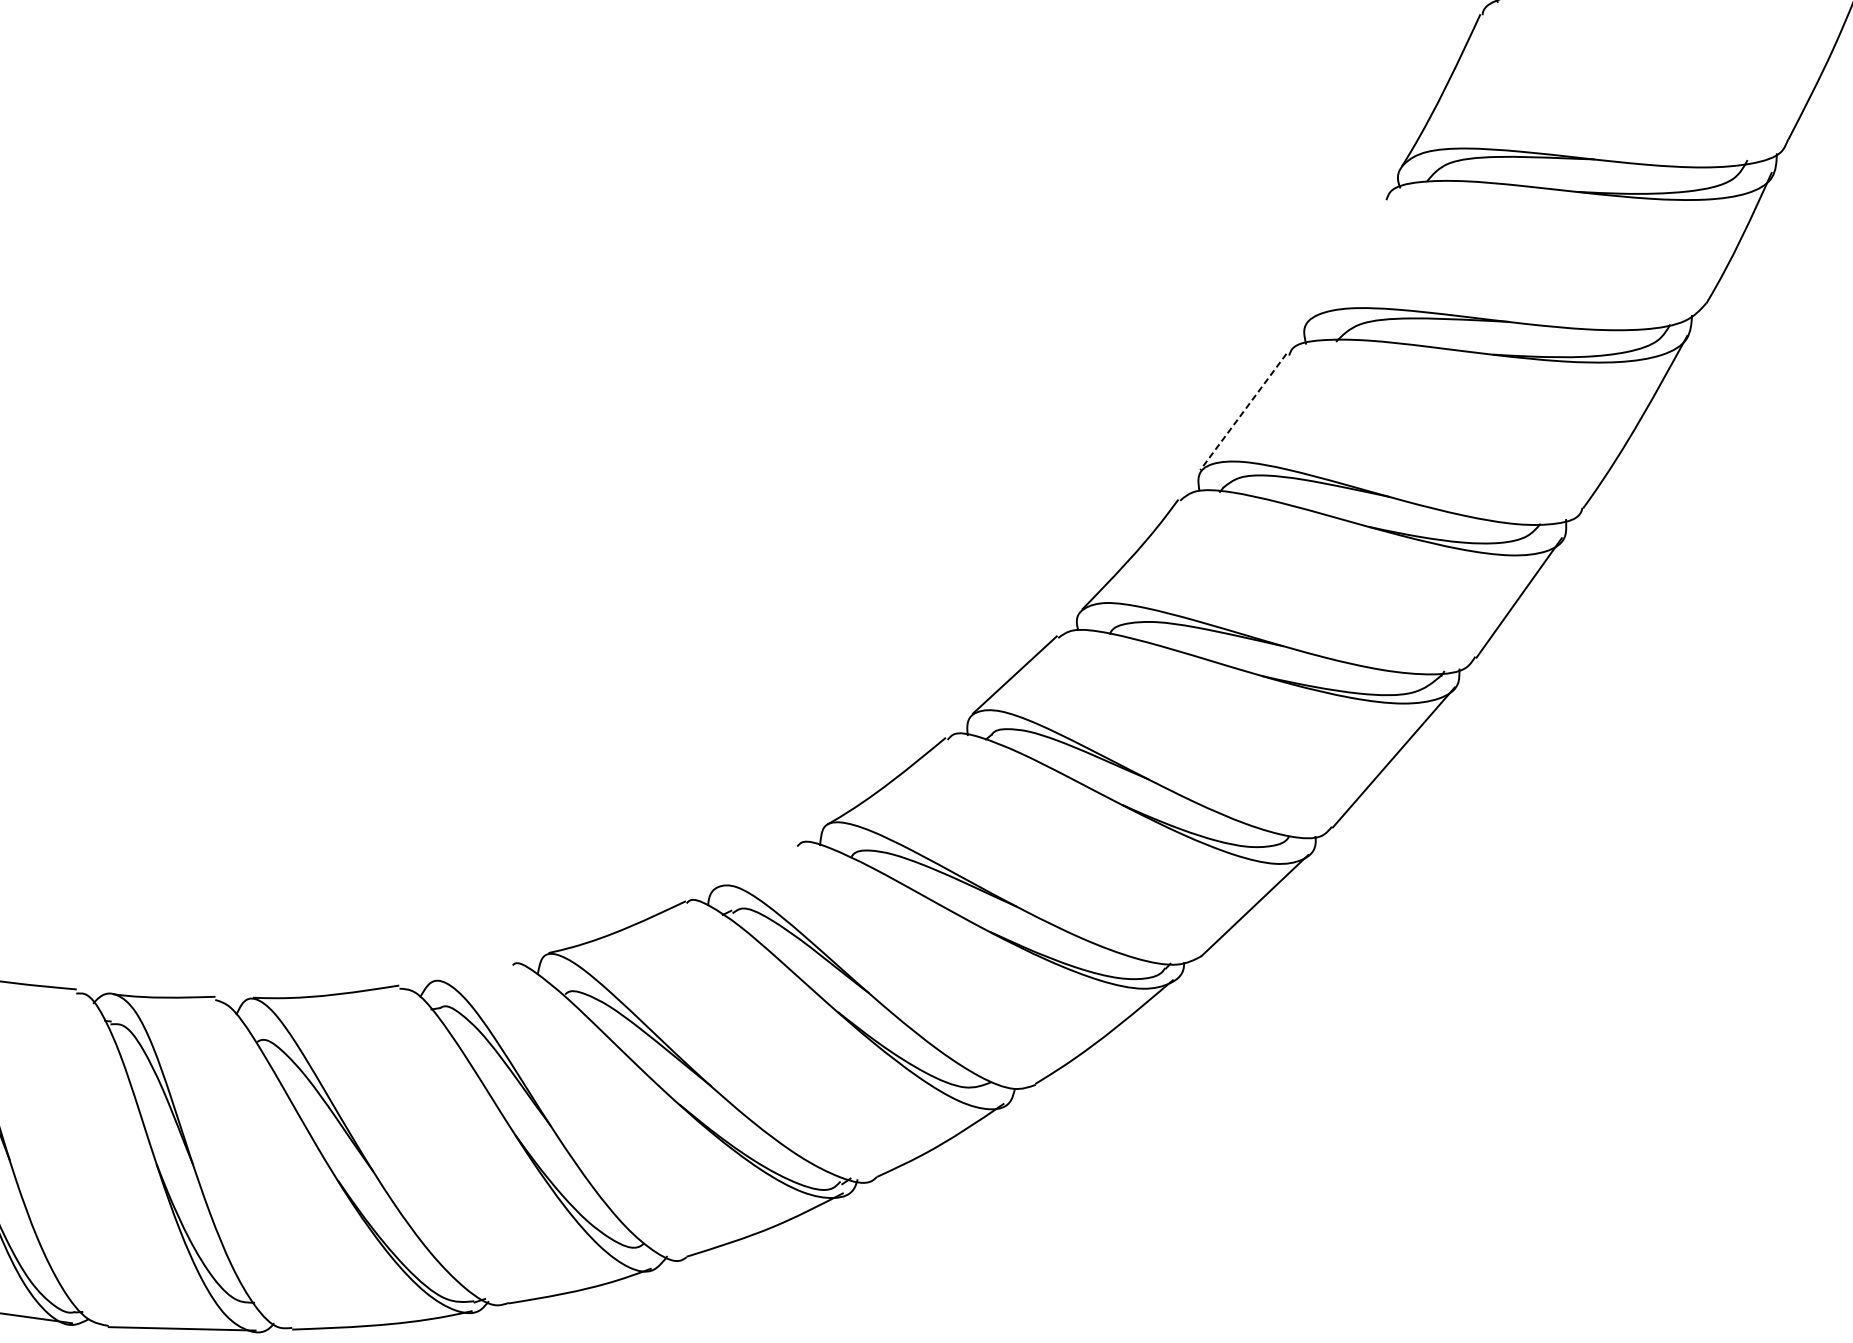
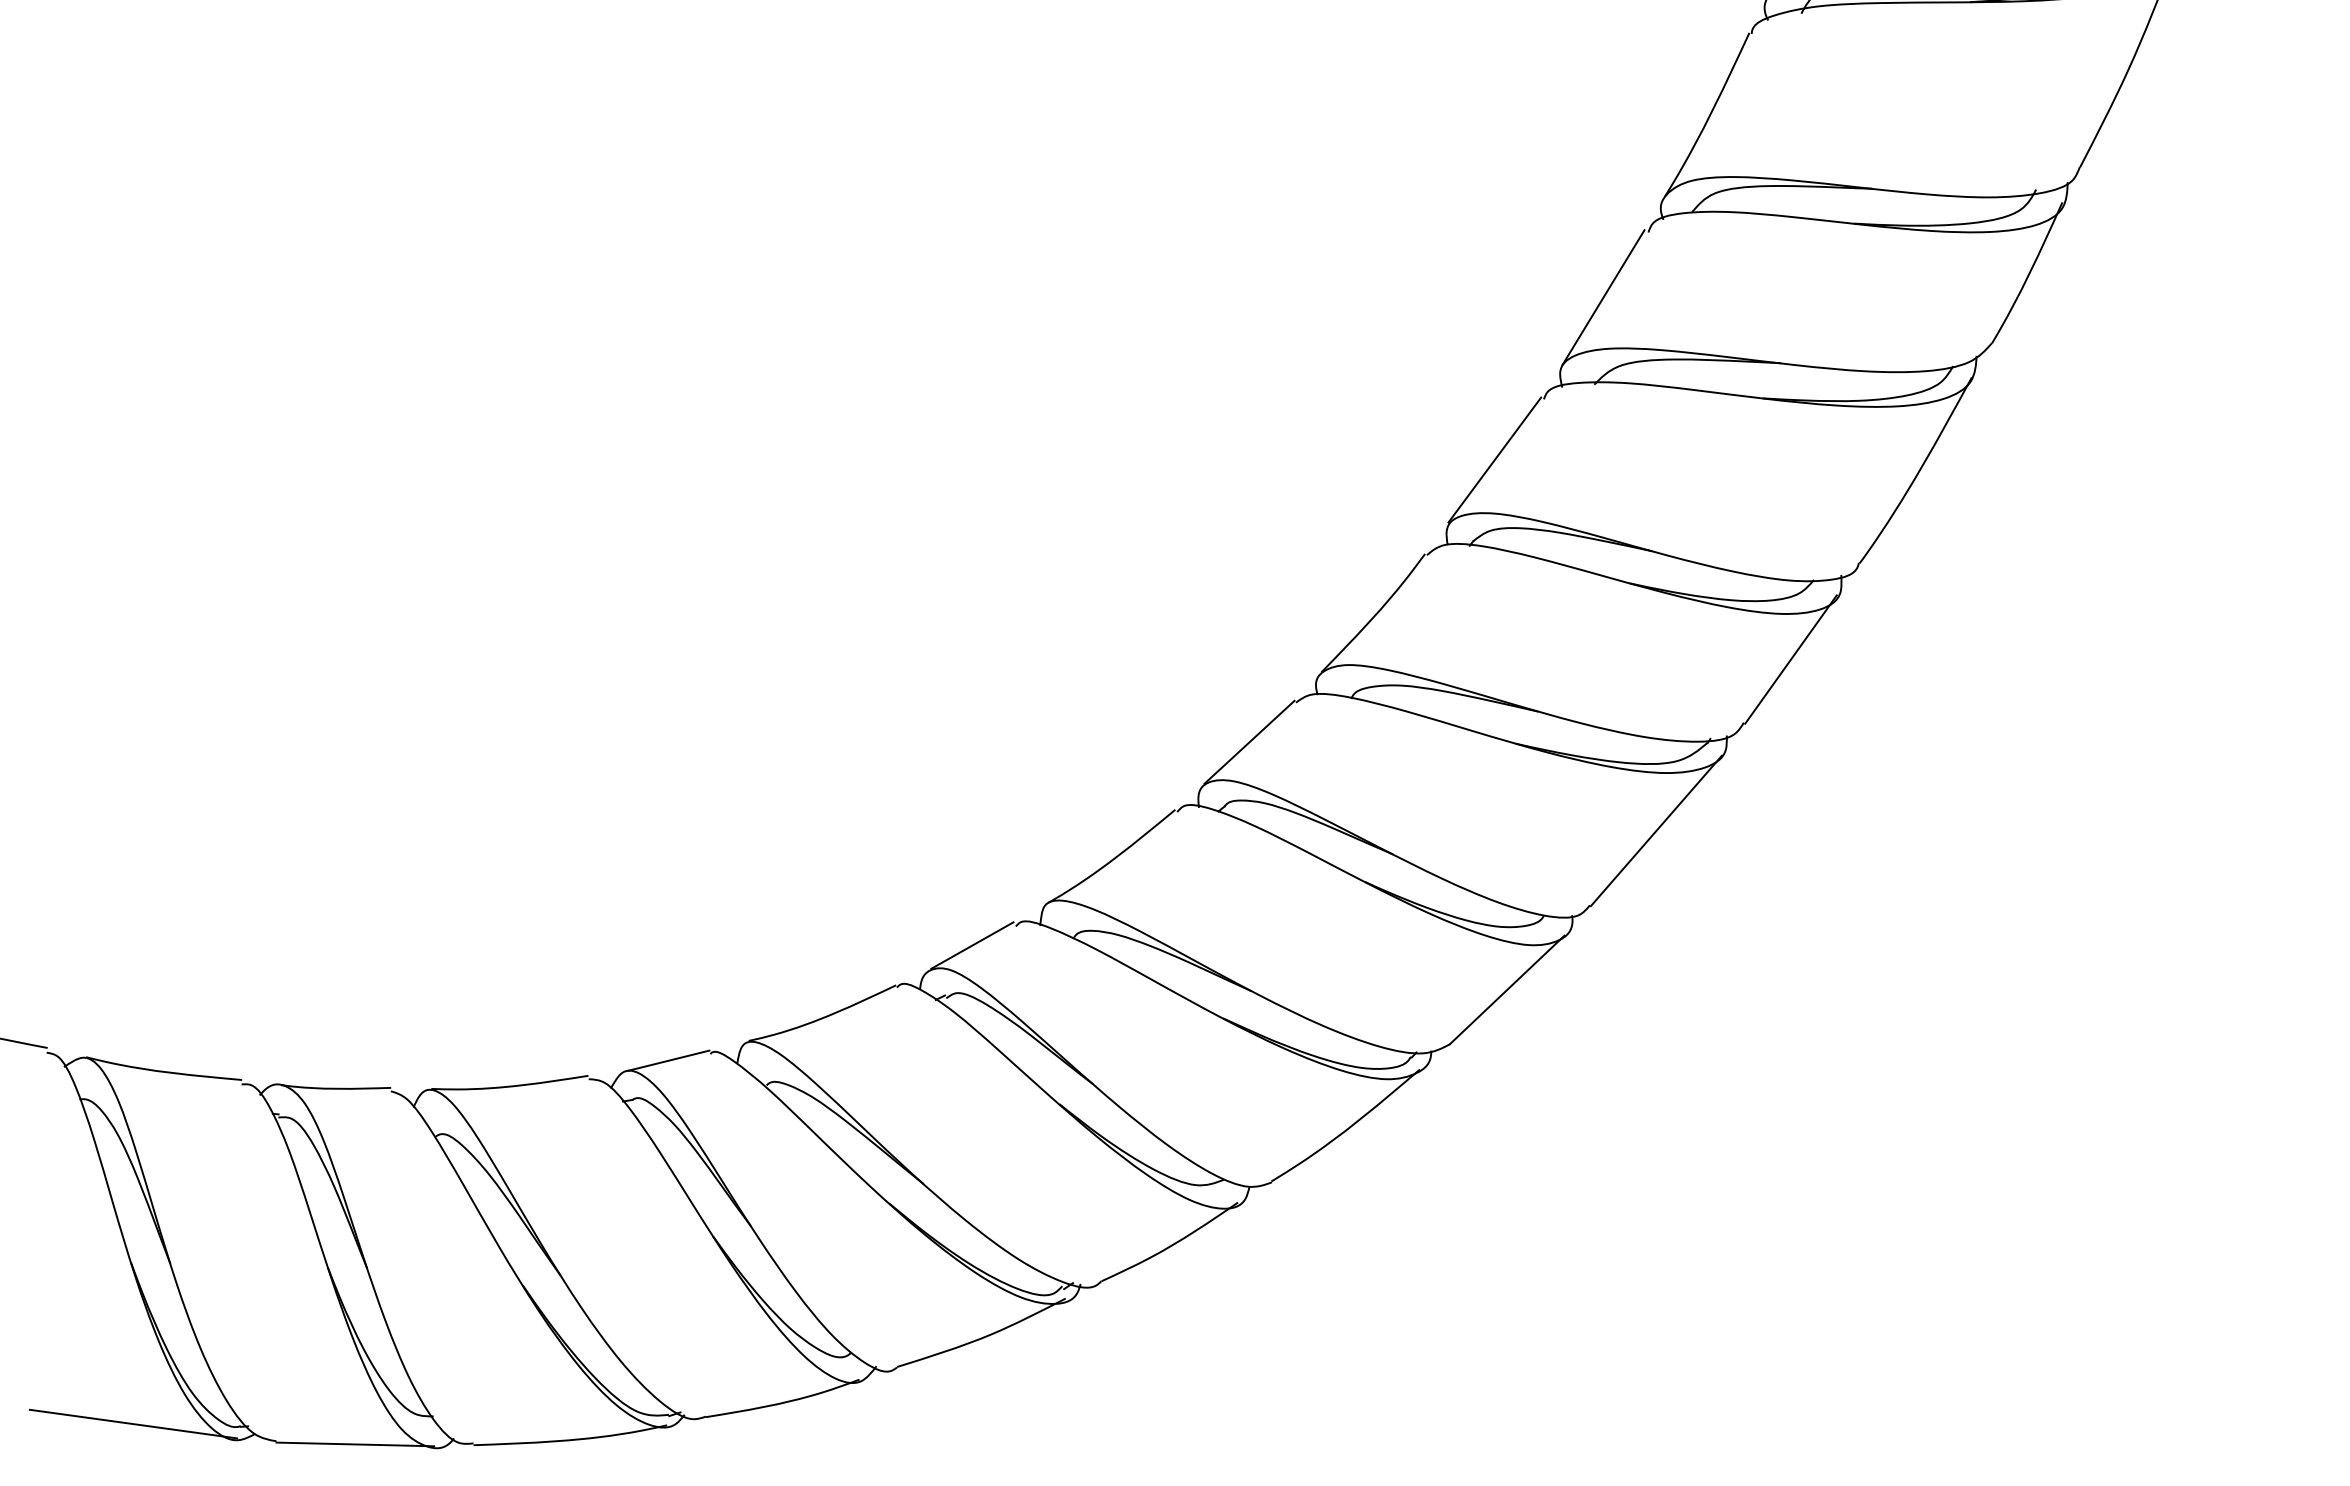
line: (1344, 260) -> (1603, 297), added
line: (1243, 412) -> (1494, 460), dashed -> solid
line: (756, 864) -> (972, 945), added
line: (473, 971) -> (668, 1060), added

